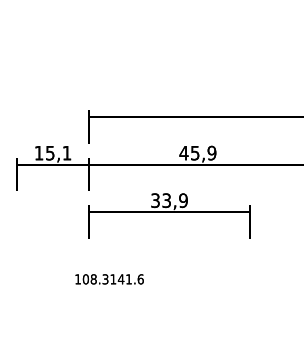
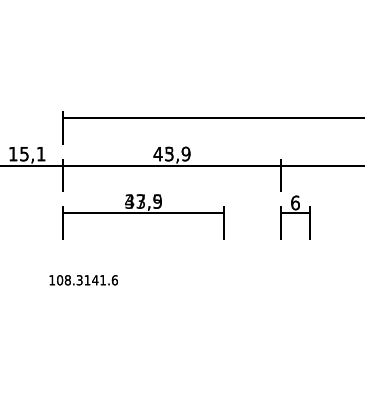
text: (195, 152) -> (169, 153), 45,9 -> 43,9
text: (169, 200) -> (143, 201), 33,9 -> 47,5

